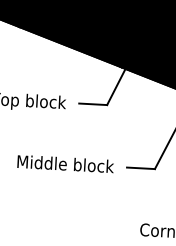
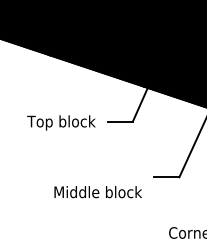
text: (64, 164) -> (97, 192), moved

